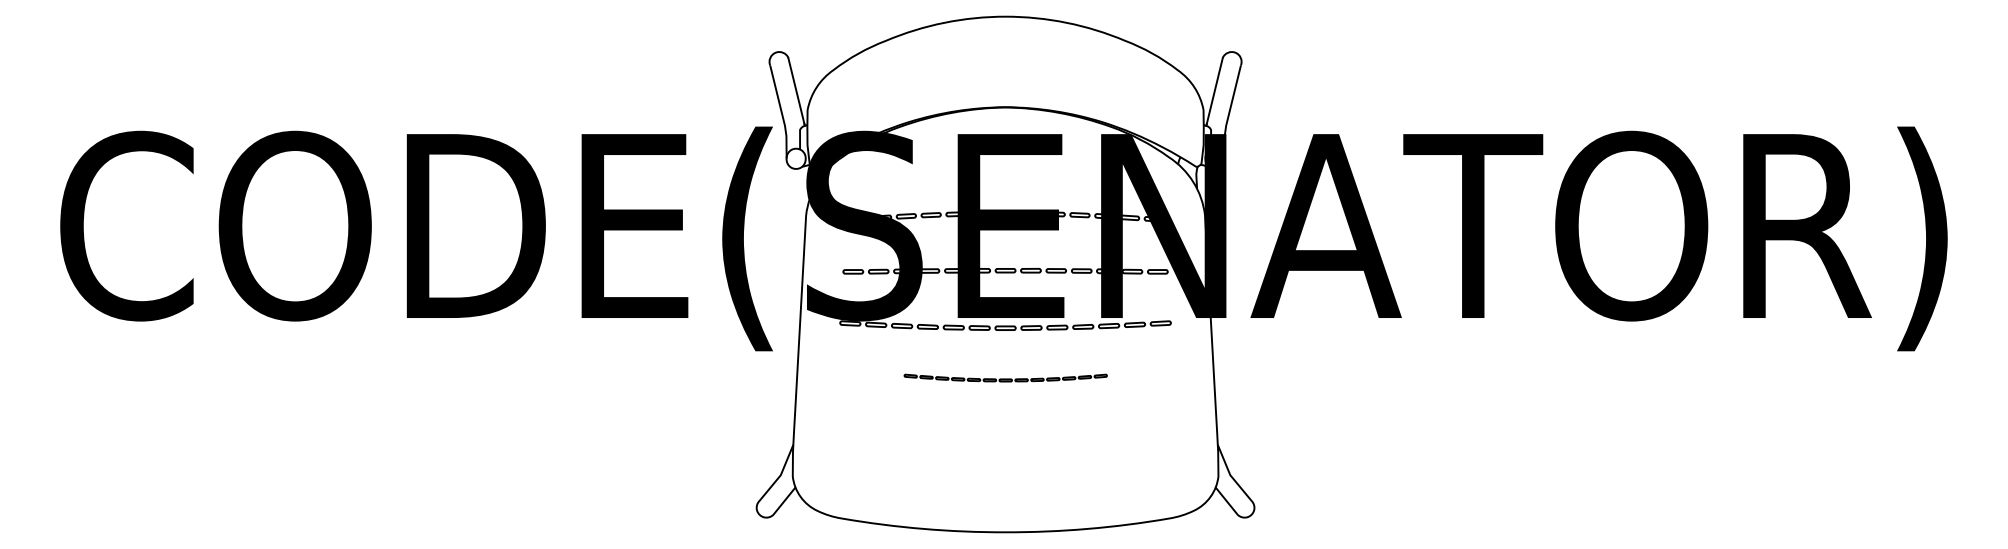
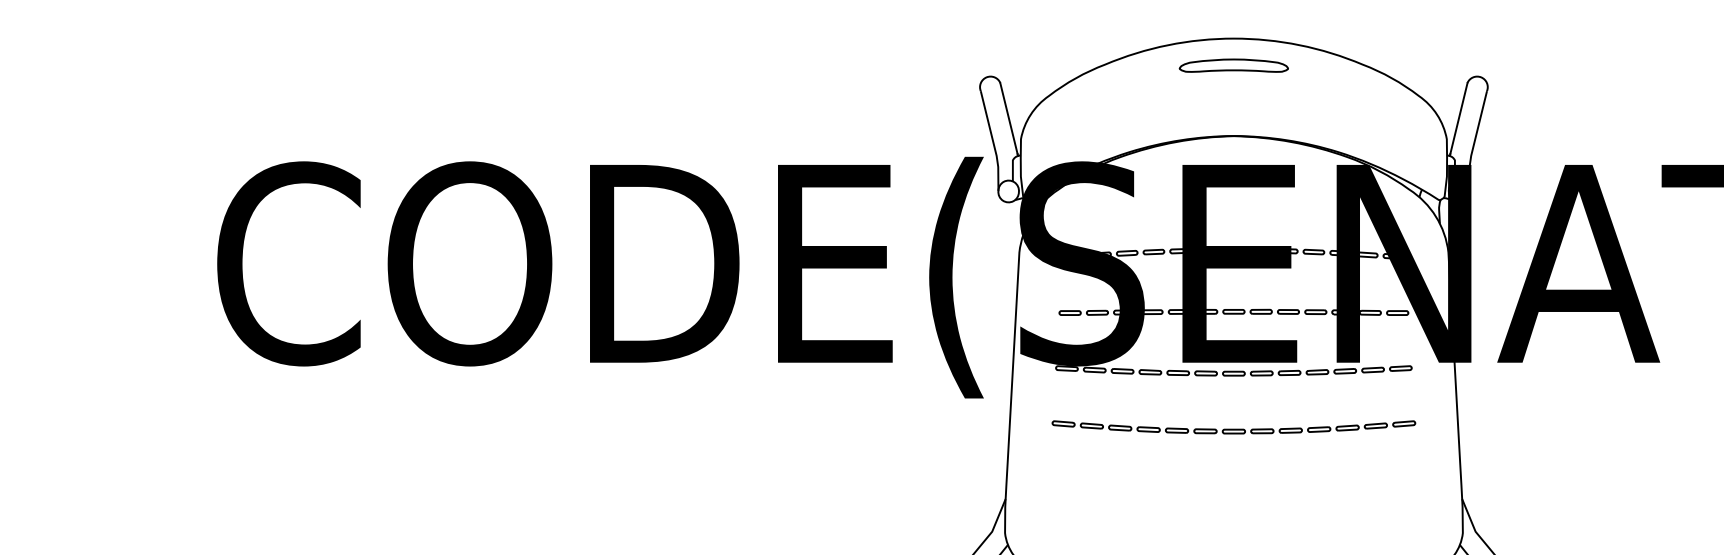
part: (1005, 41) -> (1233, 65), added
part: (1005, 377) -> (1233, 426), size x1.67

